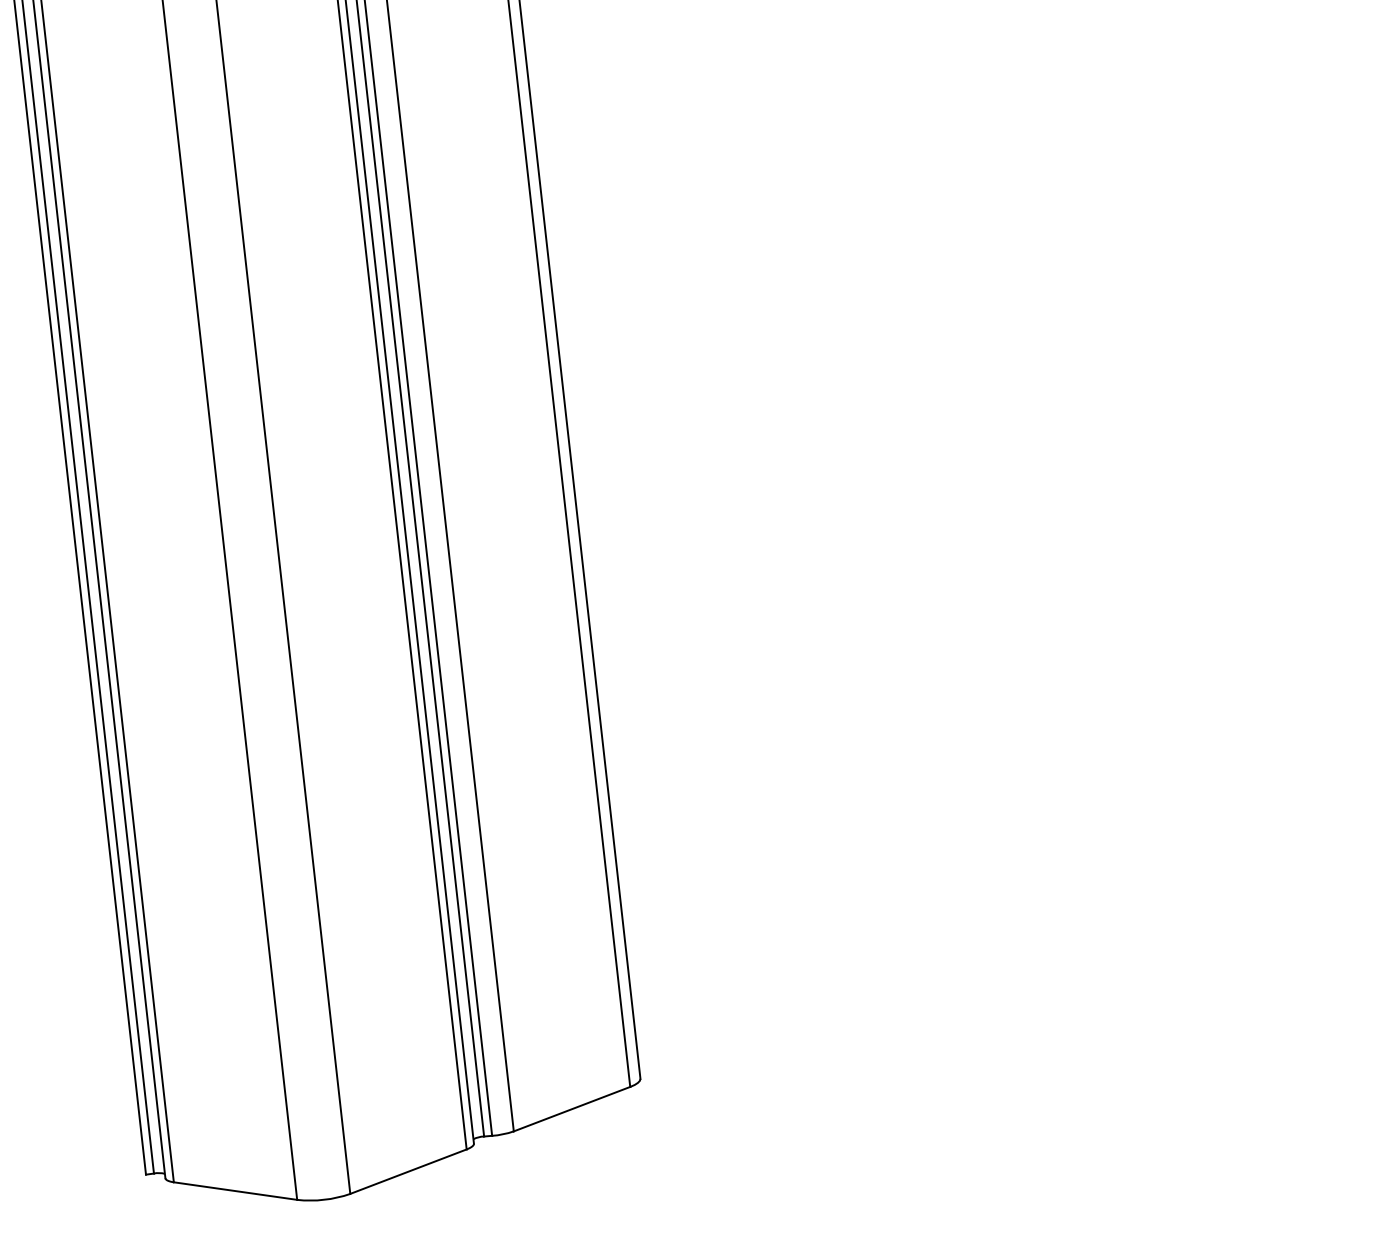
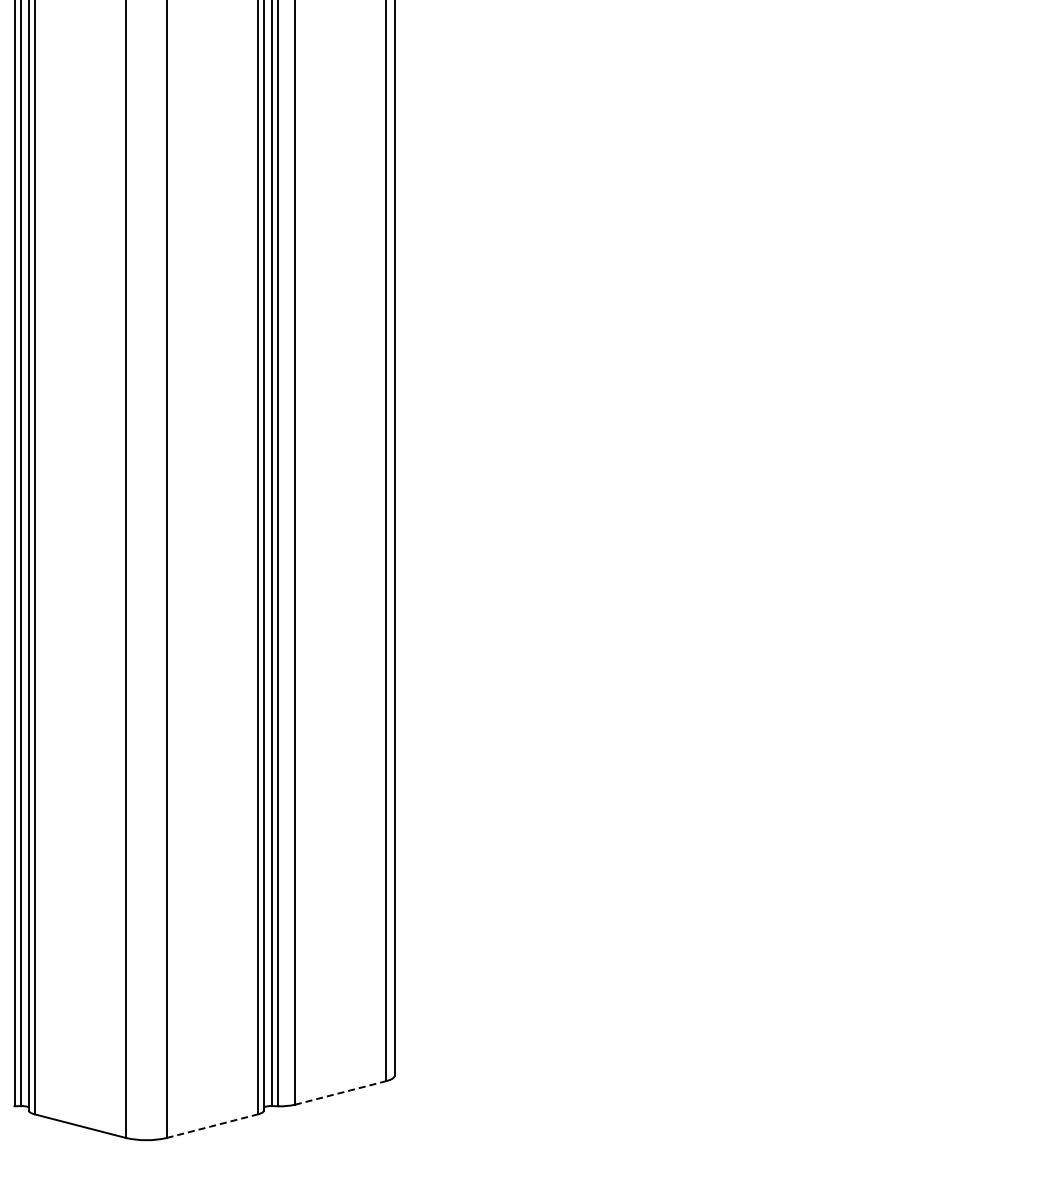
line: (573, 1108) -> (341, 1092), solid -> dashed
line: (408, 1172) -> (212, 1126), solid -> dashed

